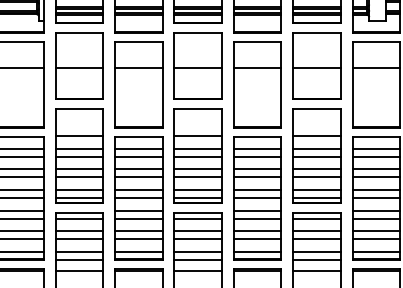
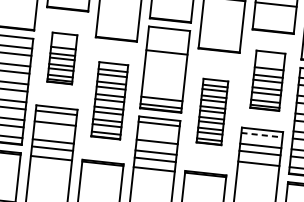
line: (197, 148) -> (165, 63), removed
part: (79, 155) -> (62, 58), size x0.6
part: (316, 155) -> (267, 80), size x0.7
line: (197, 156) -> (164, 70), removed
line: (197, 169) -> (163, 81), removed
line: (197, 177) -> (162, 88), removed
part: (138, 198) -> (109, 100), size x0.7
part: (257, 198) -> (212, 111), size x0.6
line: (316, 218) -> (261, 134), solid -> dashed
line: (197, 231) -> (157, 134), removed
line: (79, 239) -> (54, 130), removed
line: (316, 260) -> (257, 171), removed
line: (316, 271) -> (256, 180), removed

